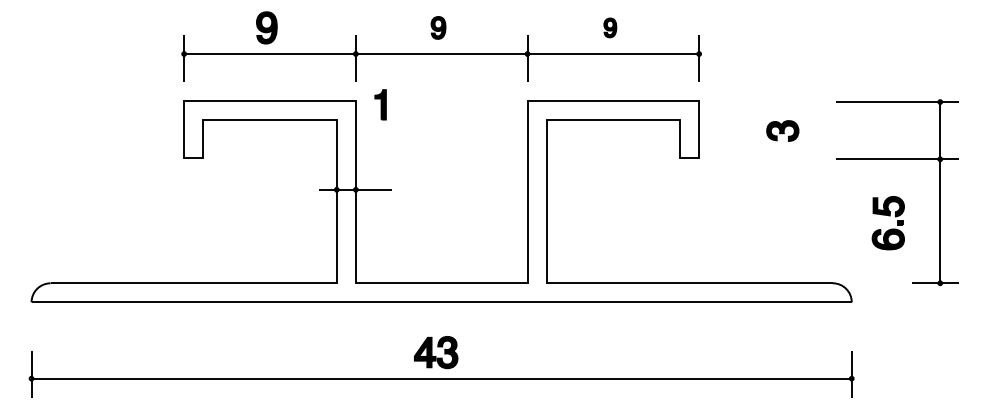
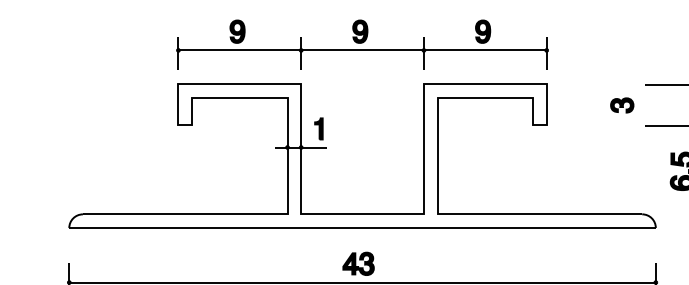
part: (438, 27) -> (360, 31), size x1.43
part: (610, 27) -> (483, 31), size x1.67
part: (380, 104) -> (318, 128), moved
part: (782, 130) -> (622, 105), moved

